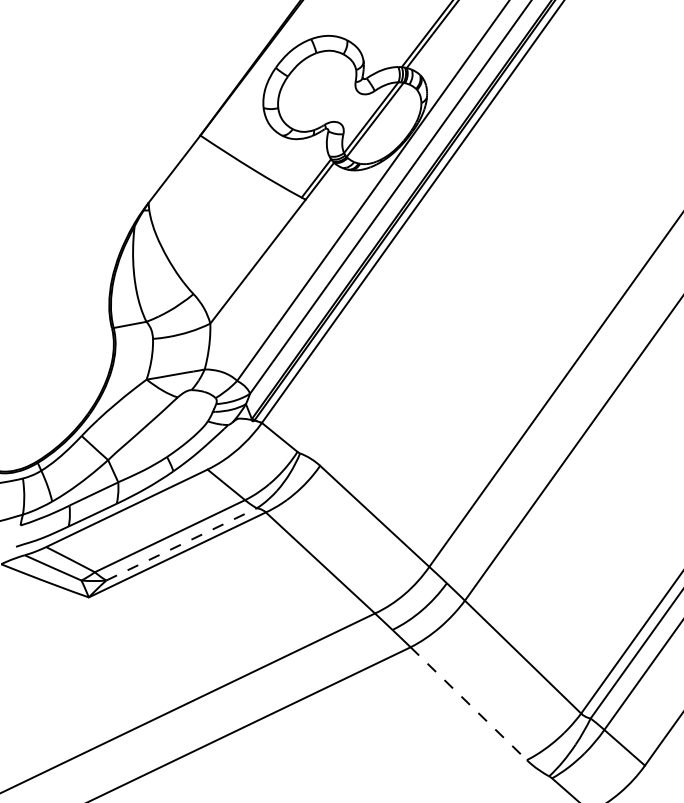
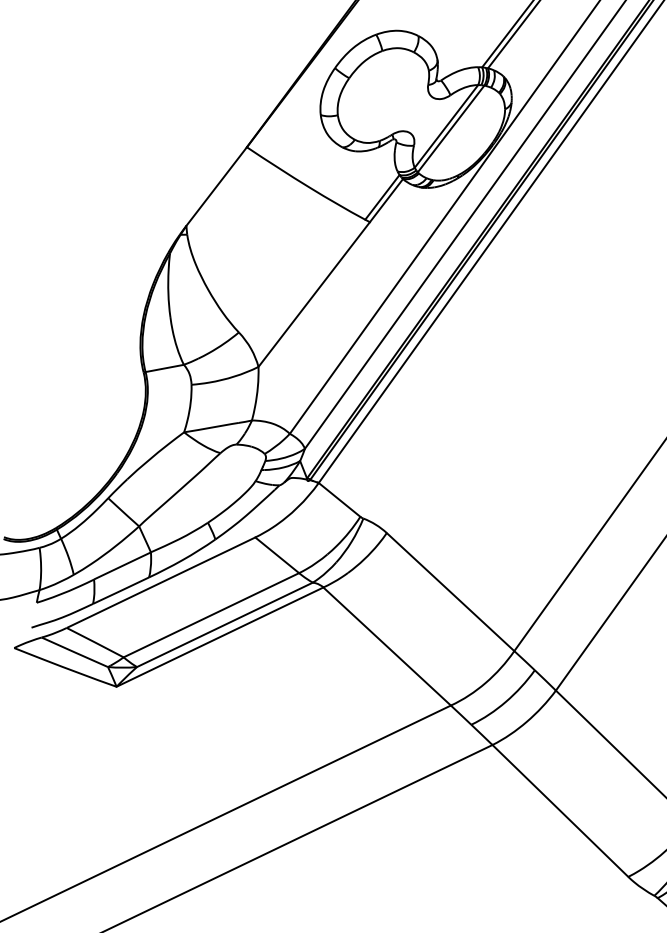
line: (182, 544) -> (225, 624), dashed -> solid
line: (469, 704) -> (561, 811), dashed -> solid

